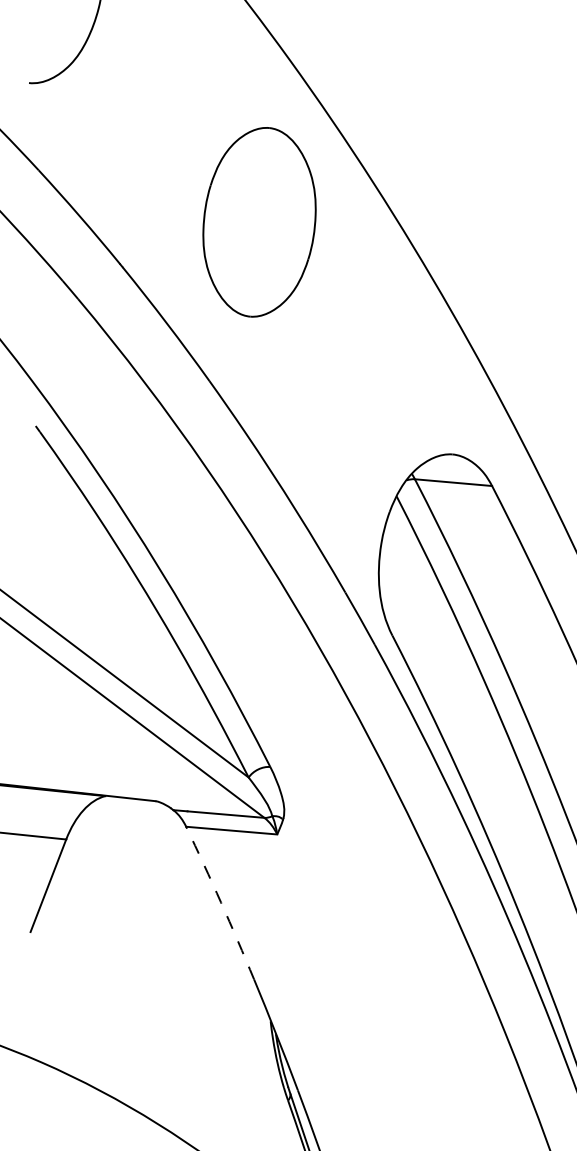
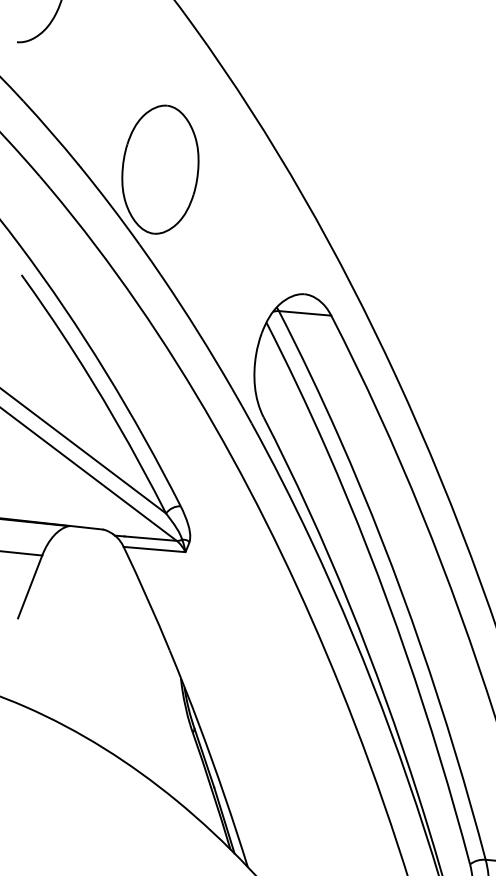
part: (259, 222) -> (160, 169), moved
arc: (221, 902) -> (147, 598), dashed -> solid

